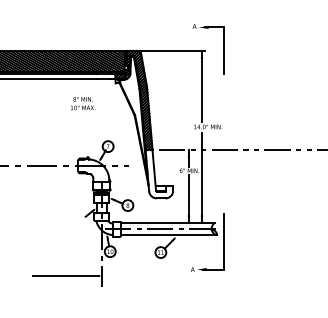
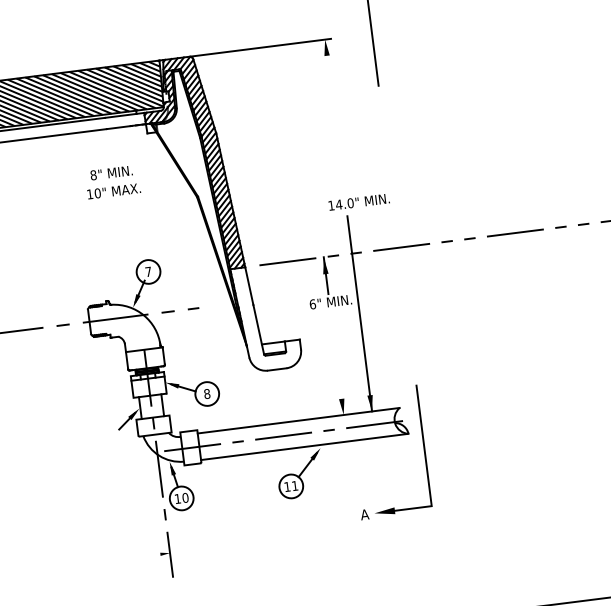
line: (201, 86) -> (333, 116), removed
text: (83, 103) -> (113, 181), moved
line: (188, 199) -> (336, 364), removed
line: (65, 275) -> (91, 562), removed

